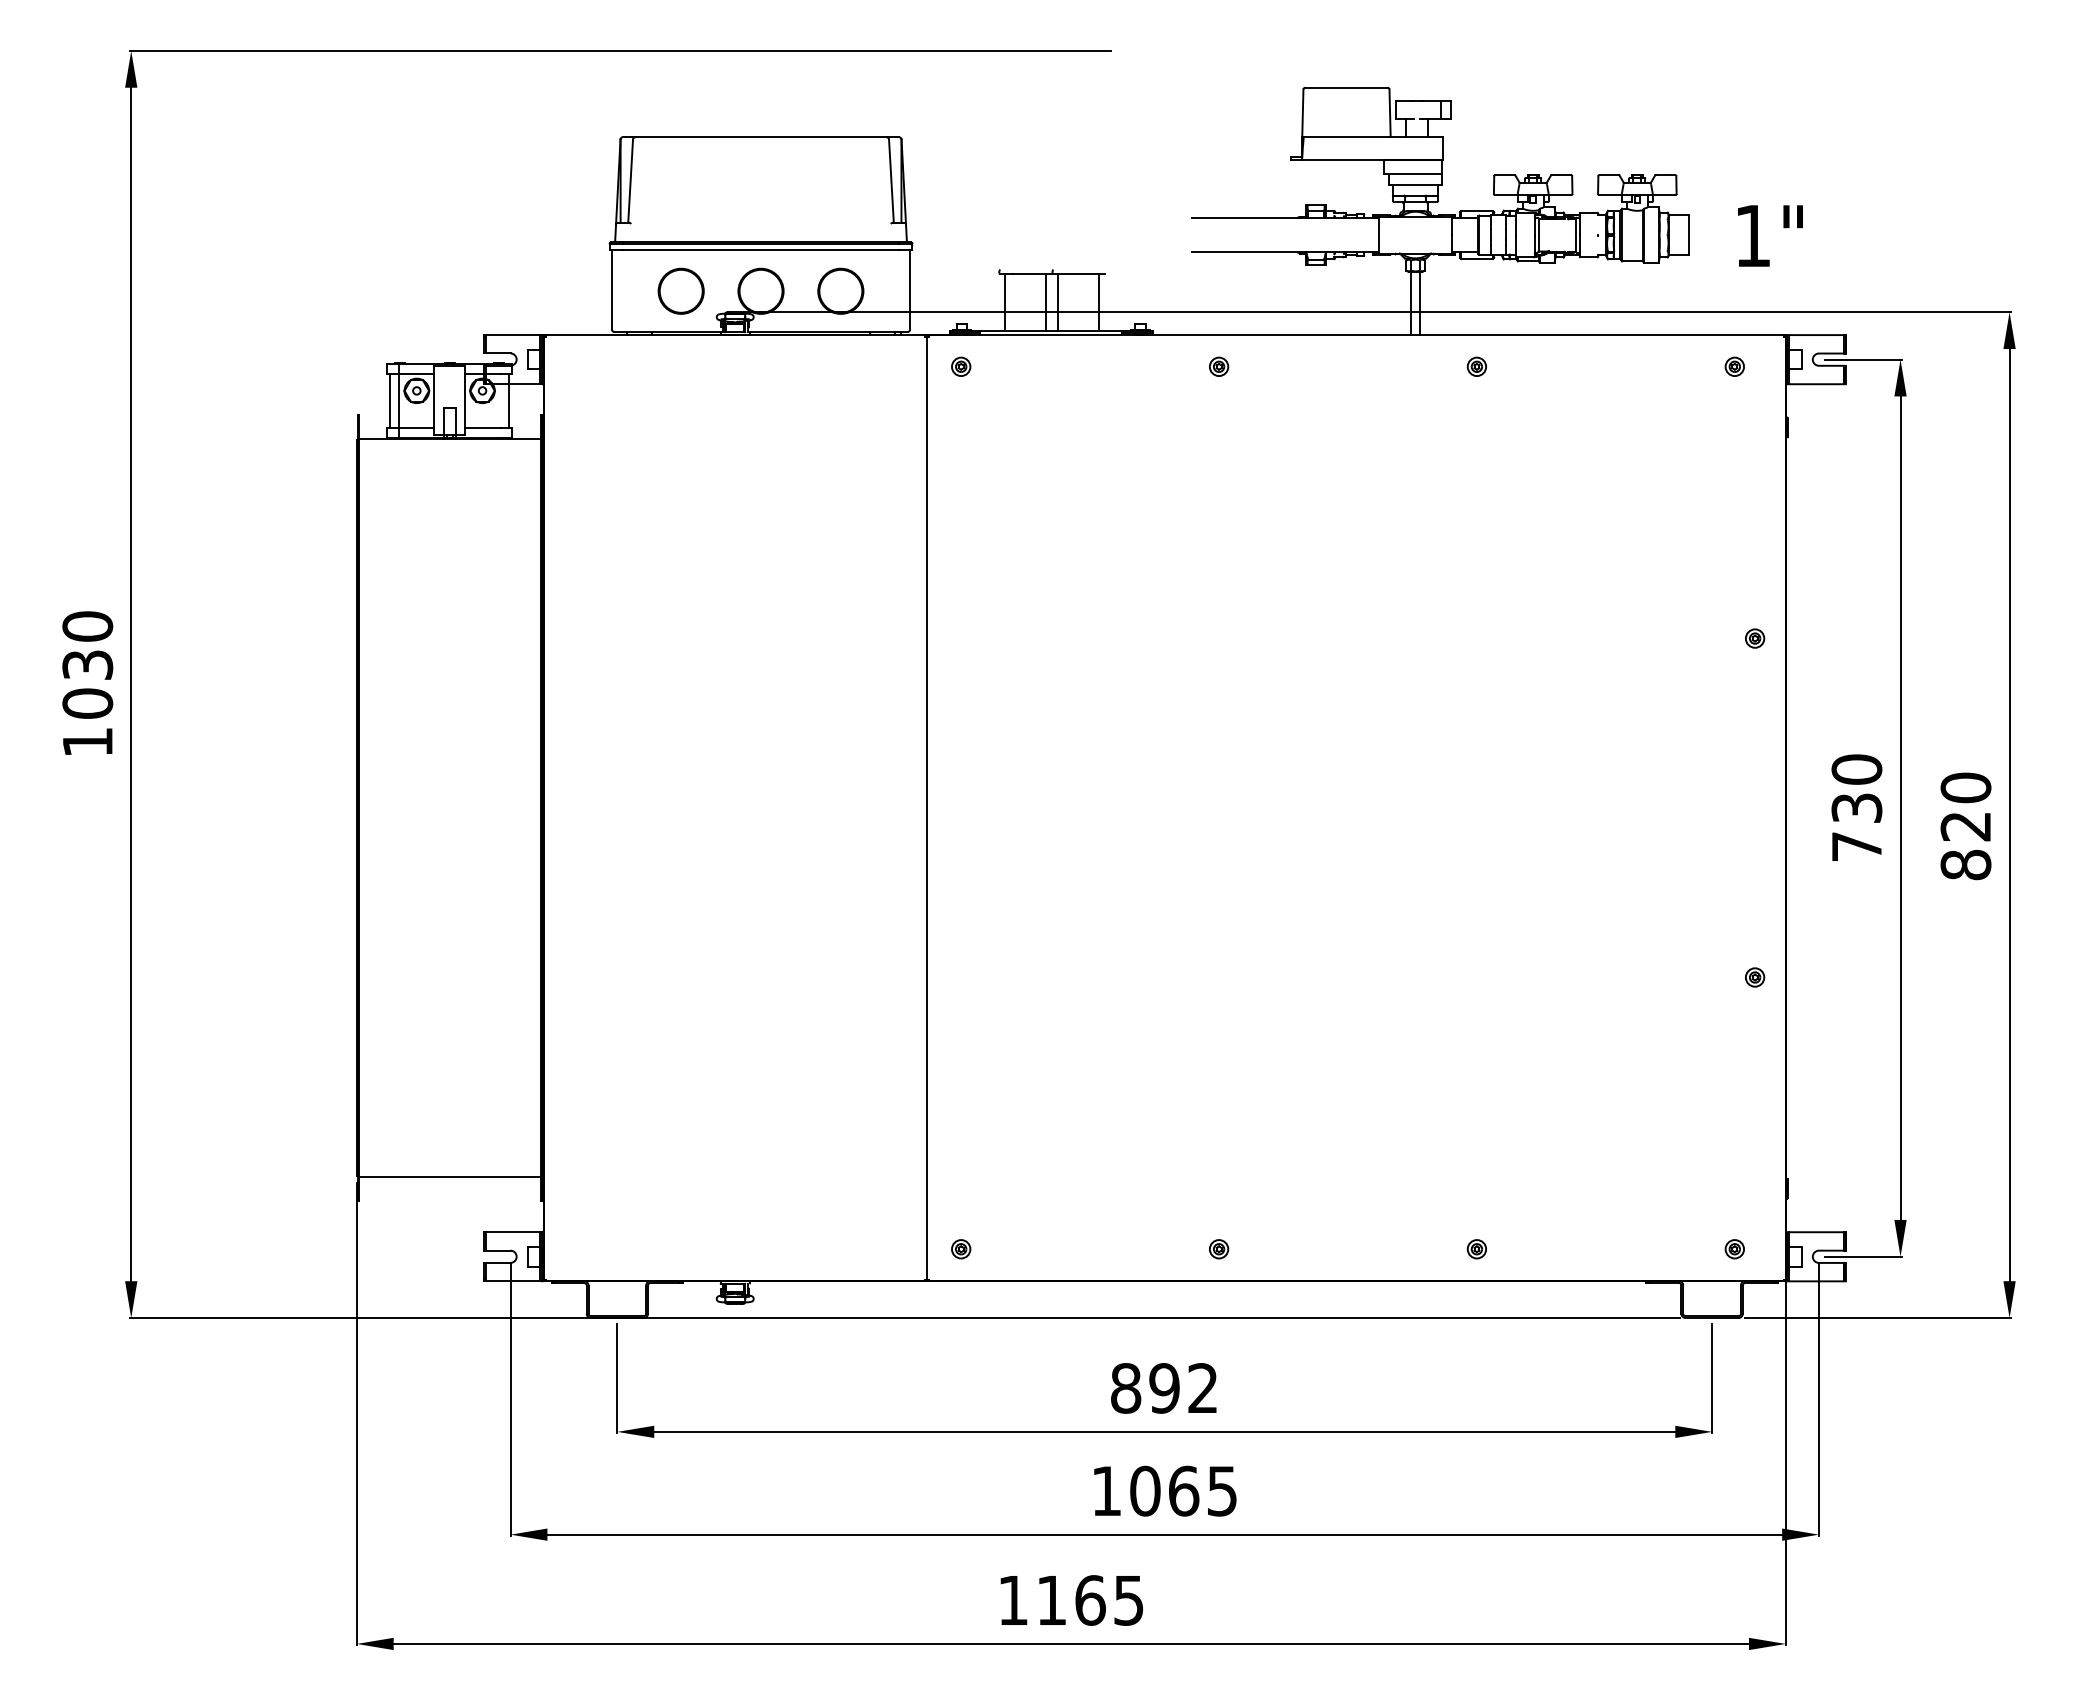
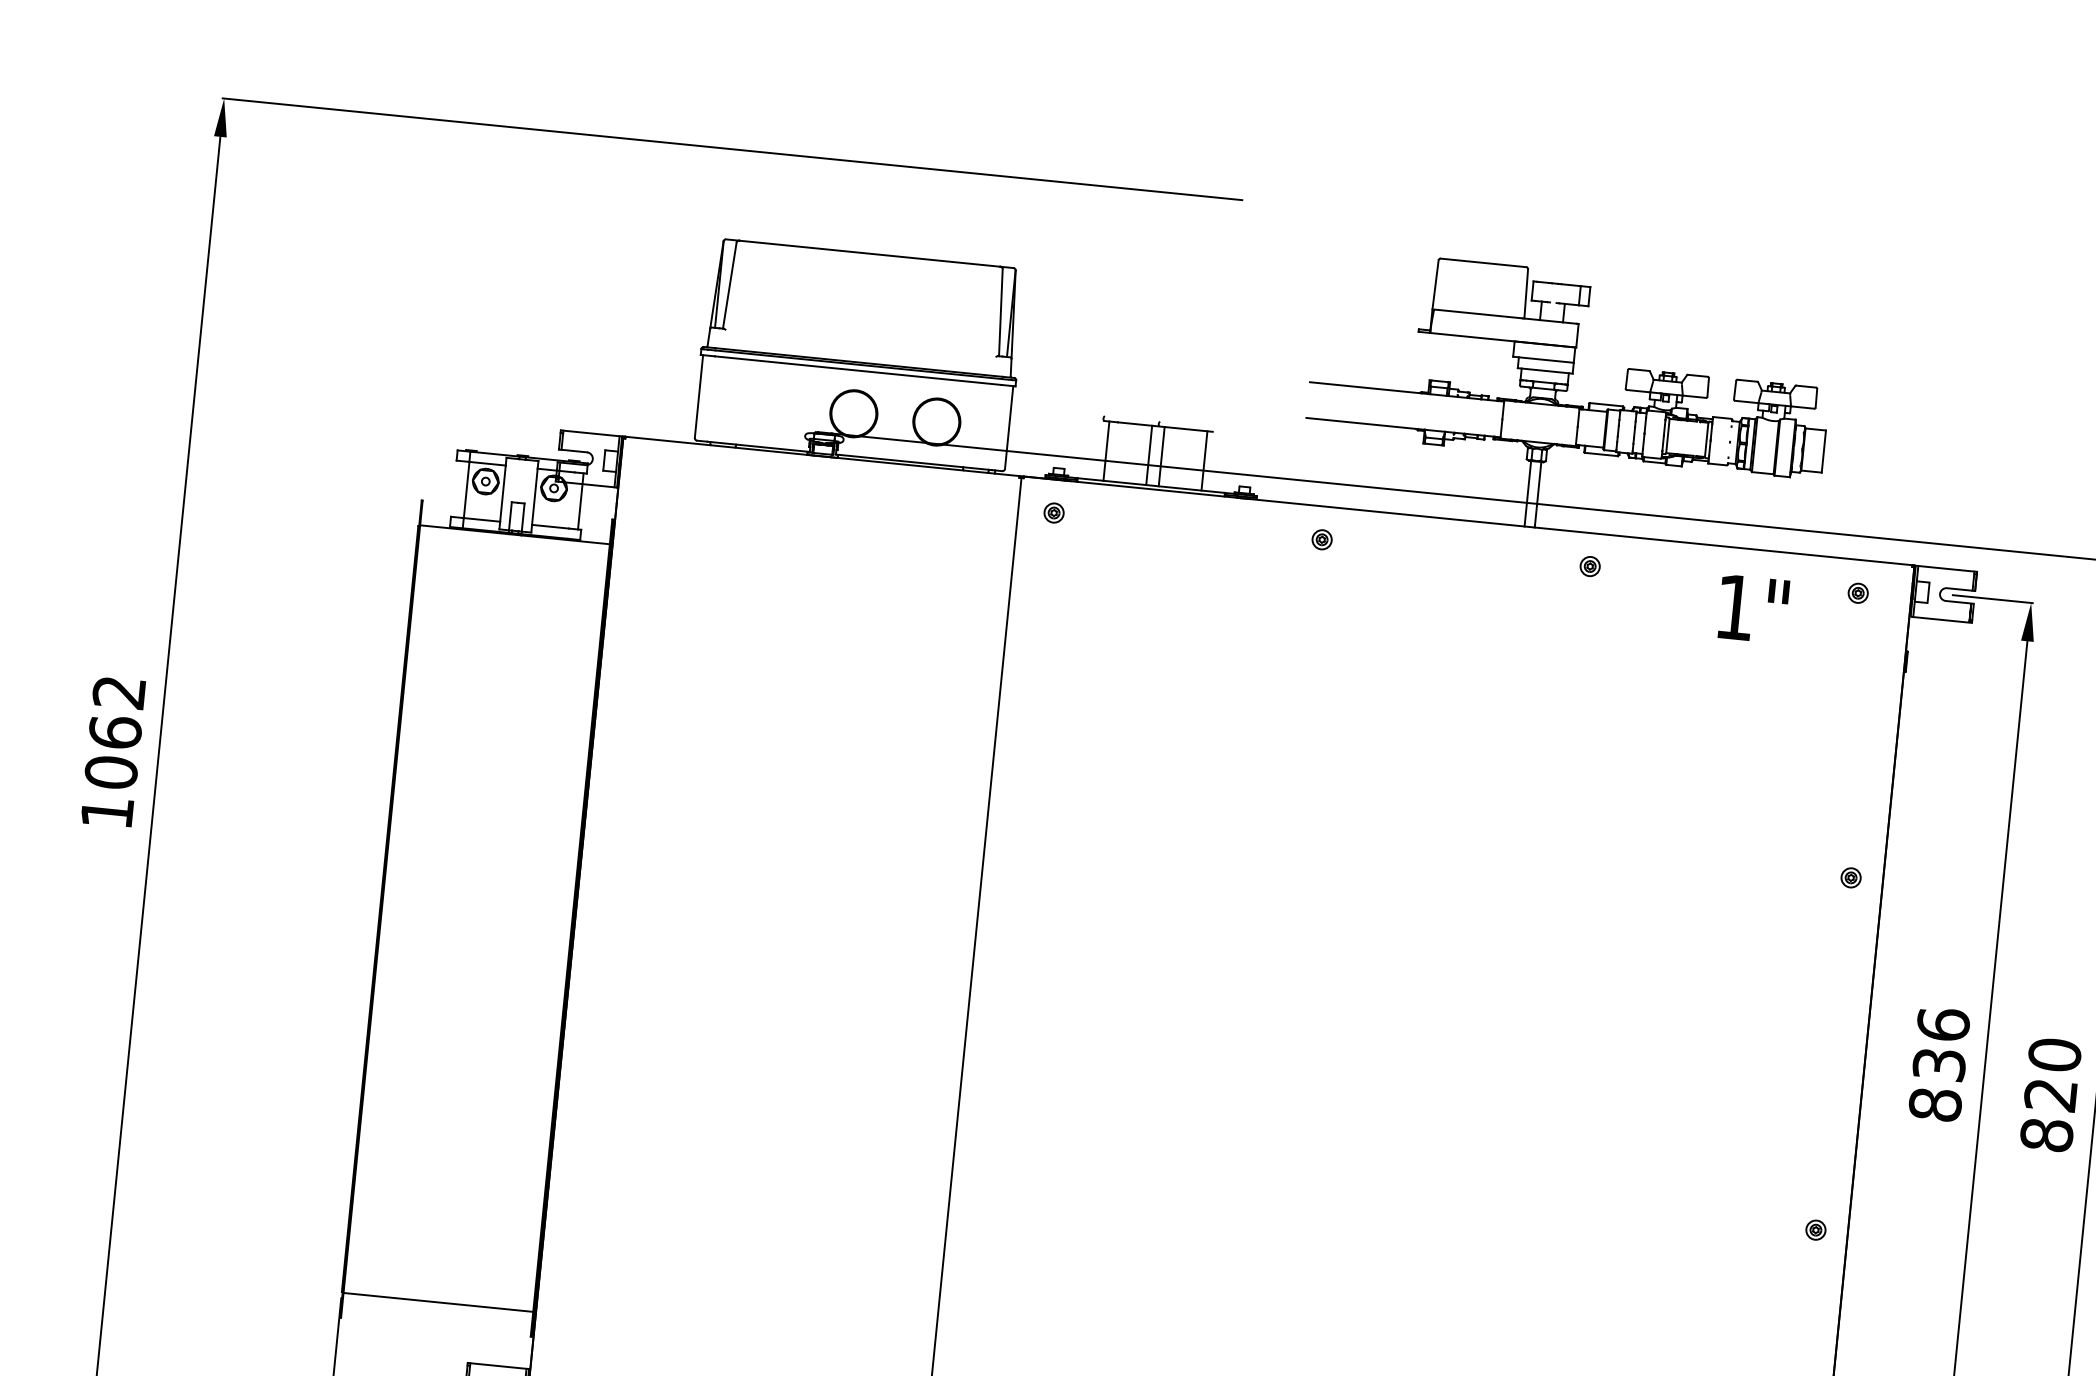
text: (1770, 235) -> (1753, 608), moved
circle: (680, 290) -> (770, 404), removed
line: (390, 400) -> (457, 488), removed
text: (87, 645) -> (117, 712), 1030 -> 1062
text: (1856, 807) -> (1939, 1063), 730 -> 836

